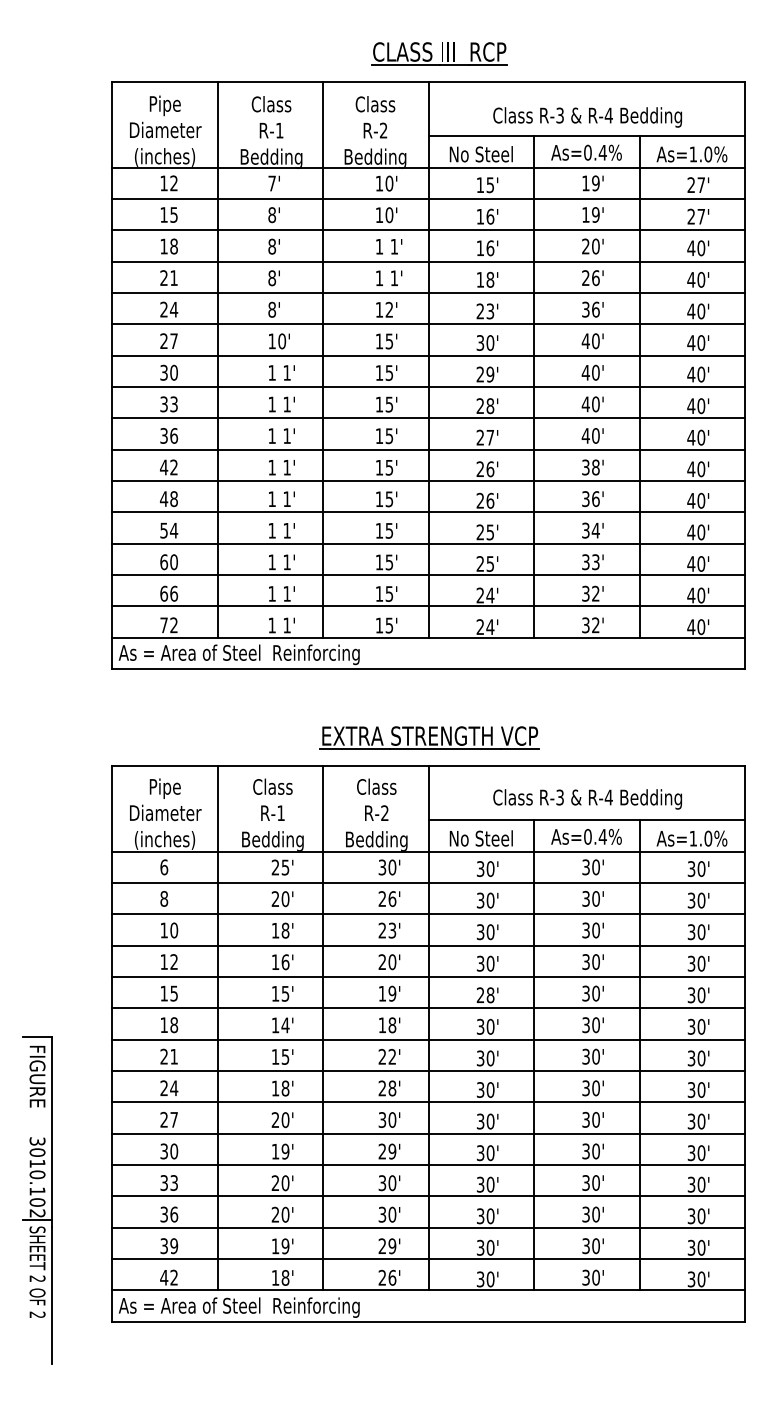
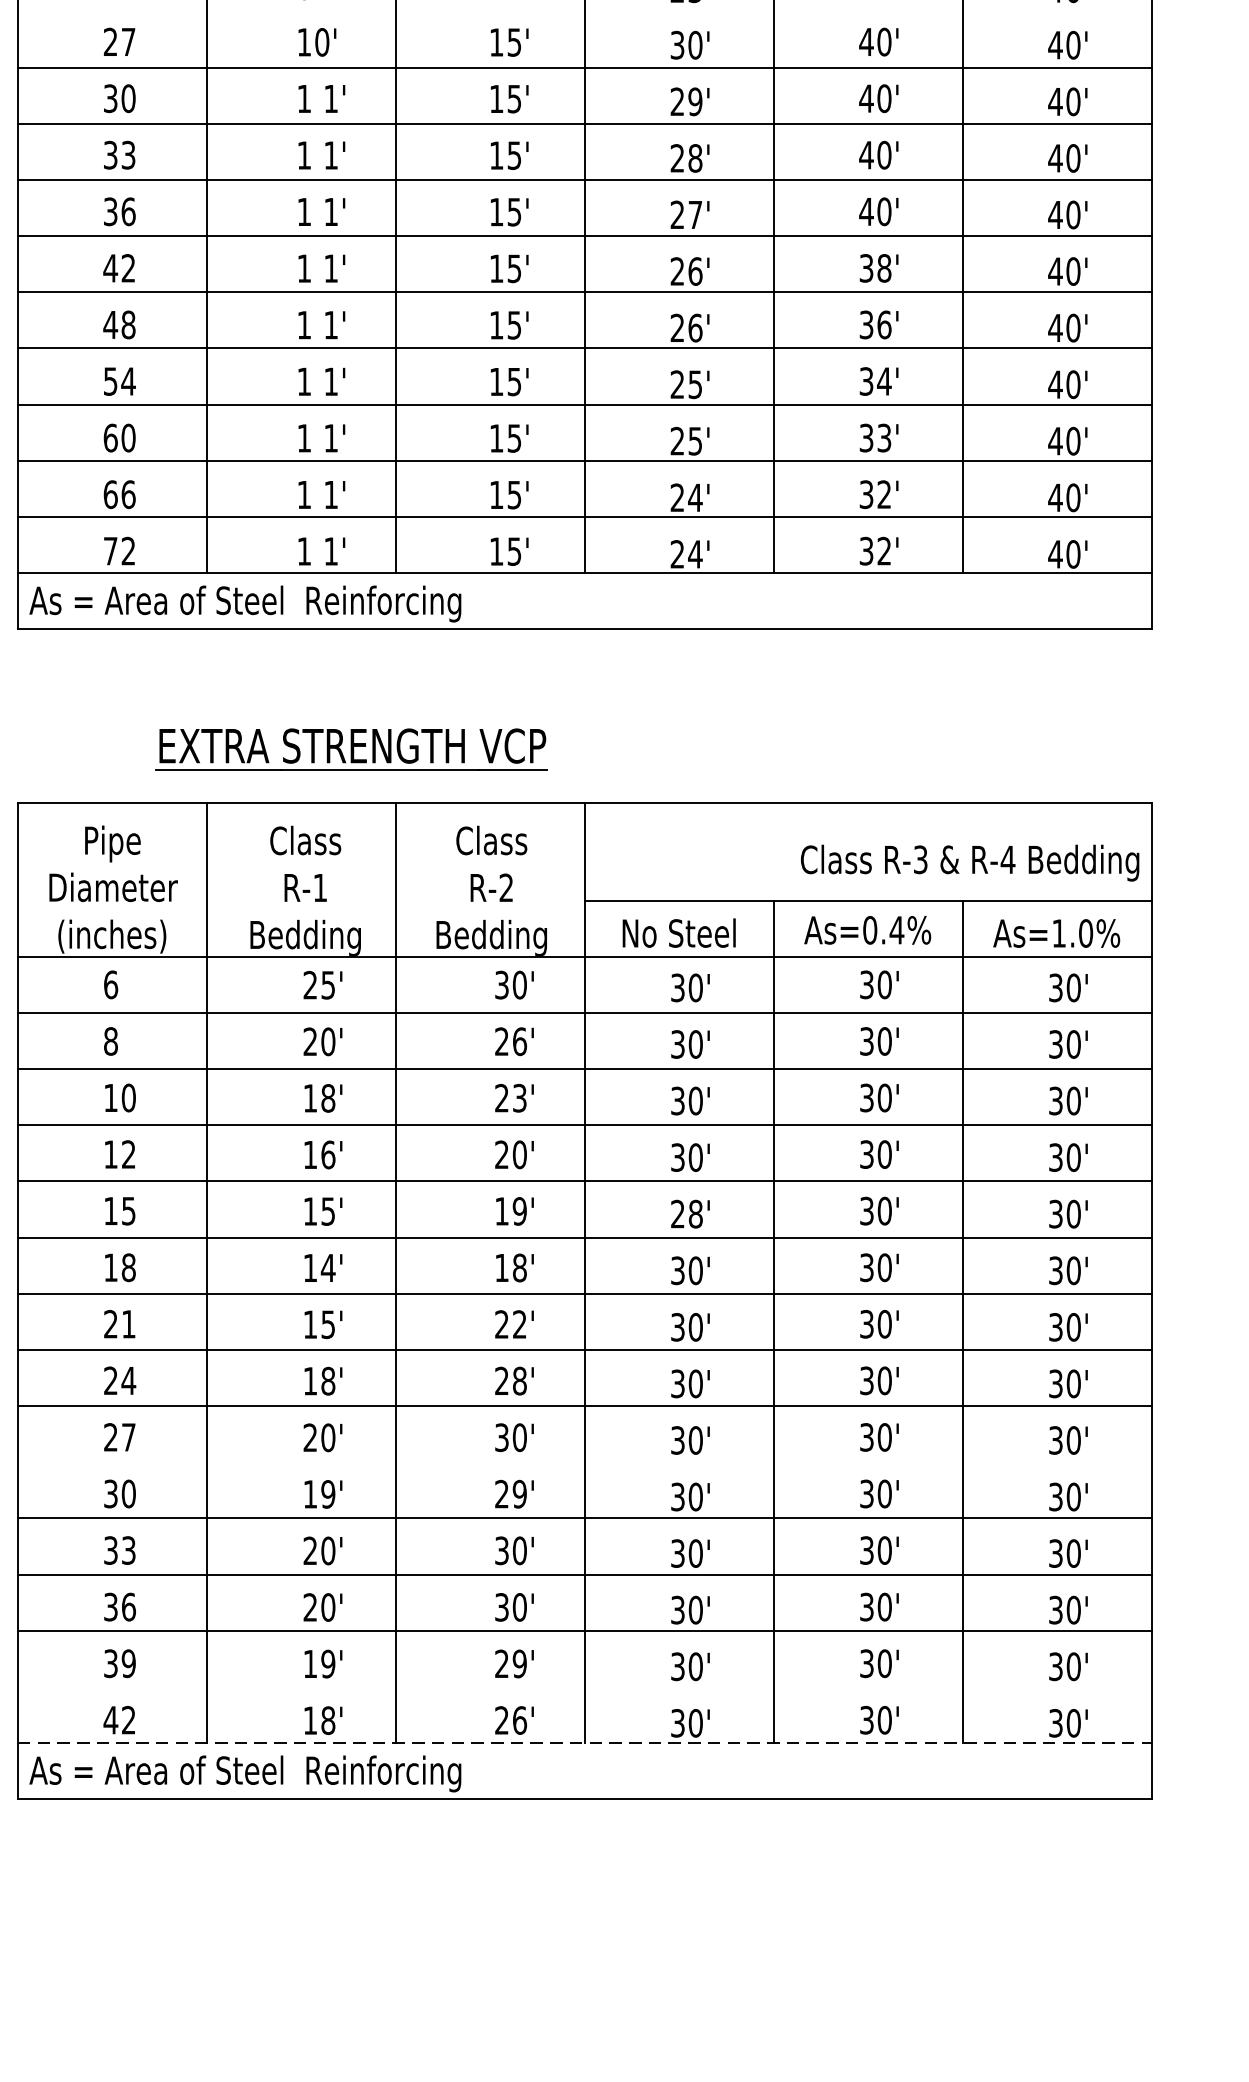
line: (428, 324) -> (584, 12), removed
part: (429, 737) -> (351, 748), moved
text: (587, 799) -> (969, 863), moved
line: (428, 1133) -> (584, 1461), removed
line: (428, 1259) -> (584, 1687), removed
line: (429, 1290) -> (586, 1743), solid -> dashed

